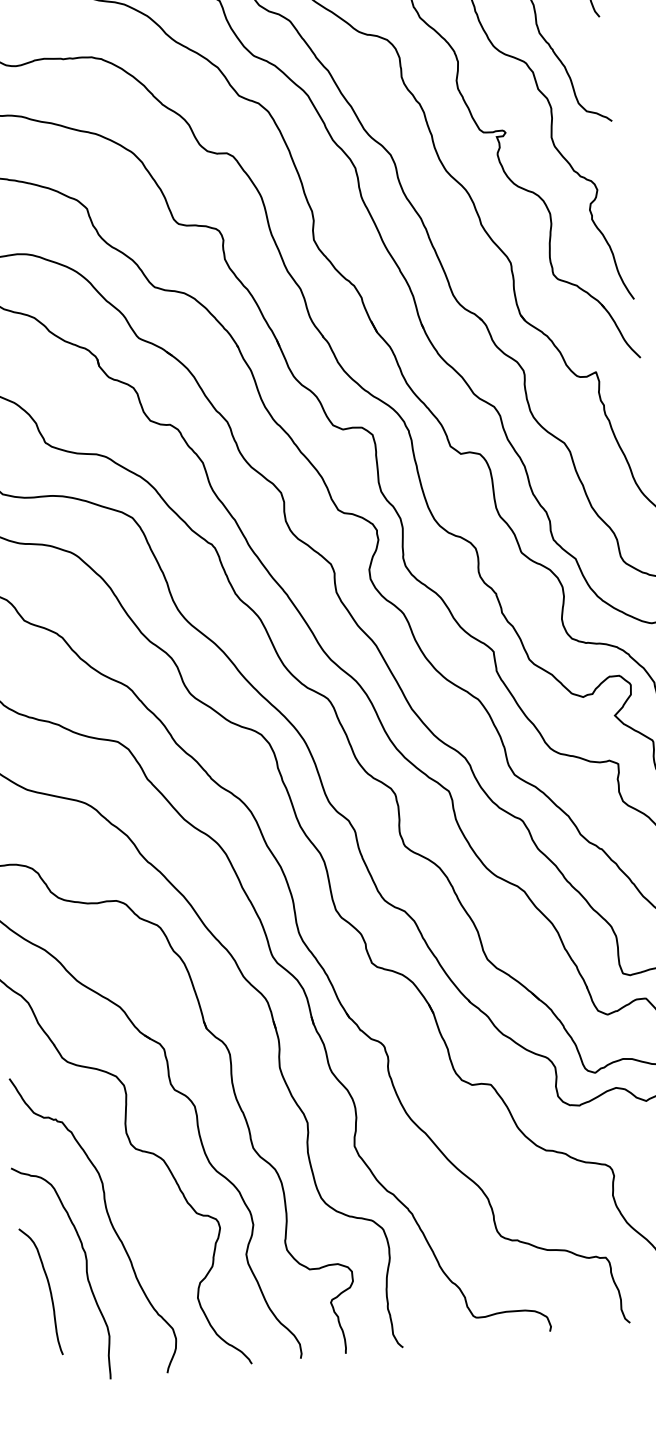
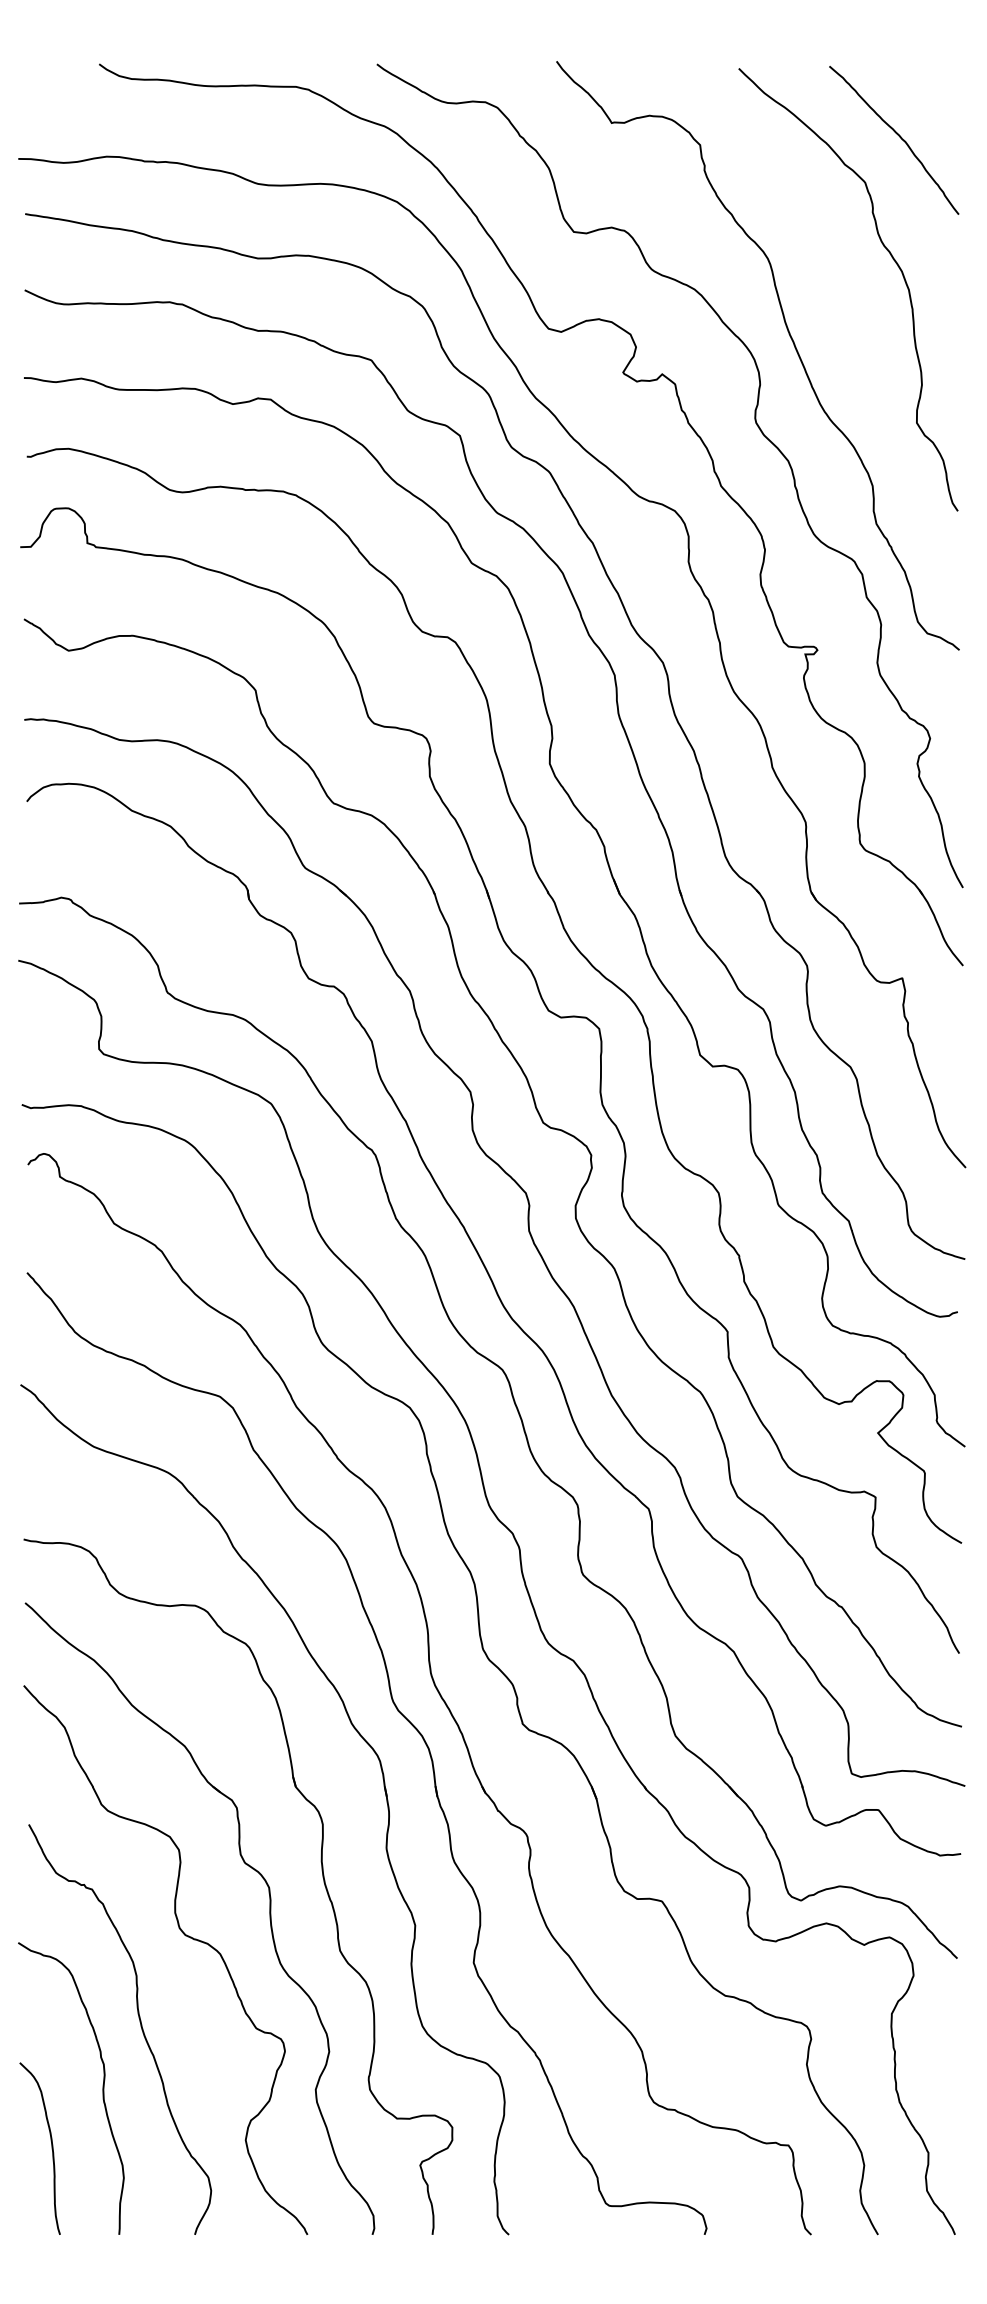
curve: (49, 1290) -> (51, 2148), moved

